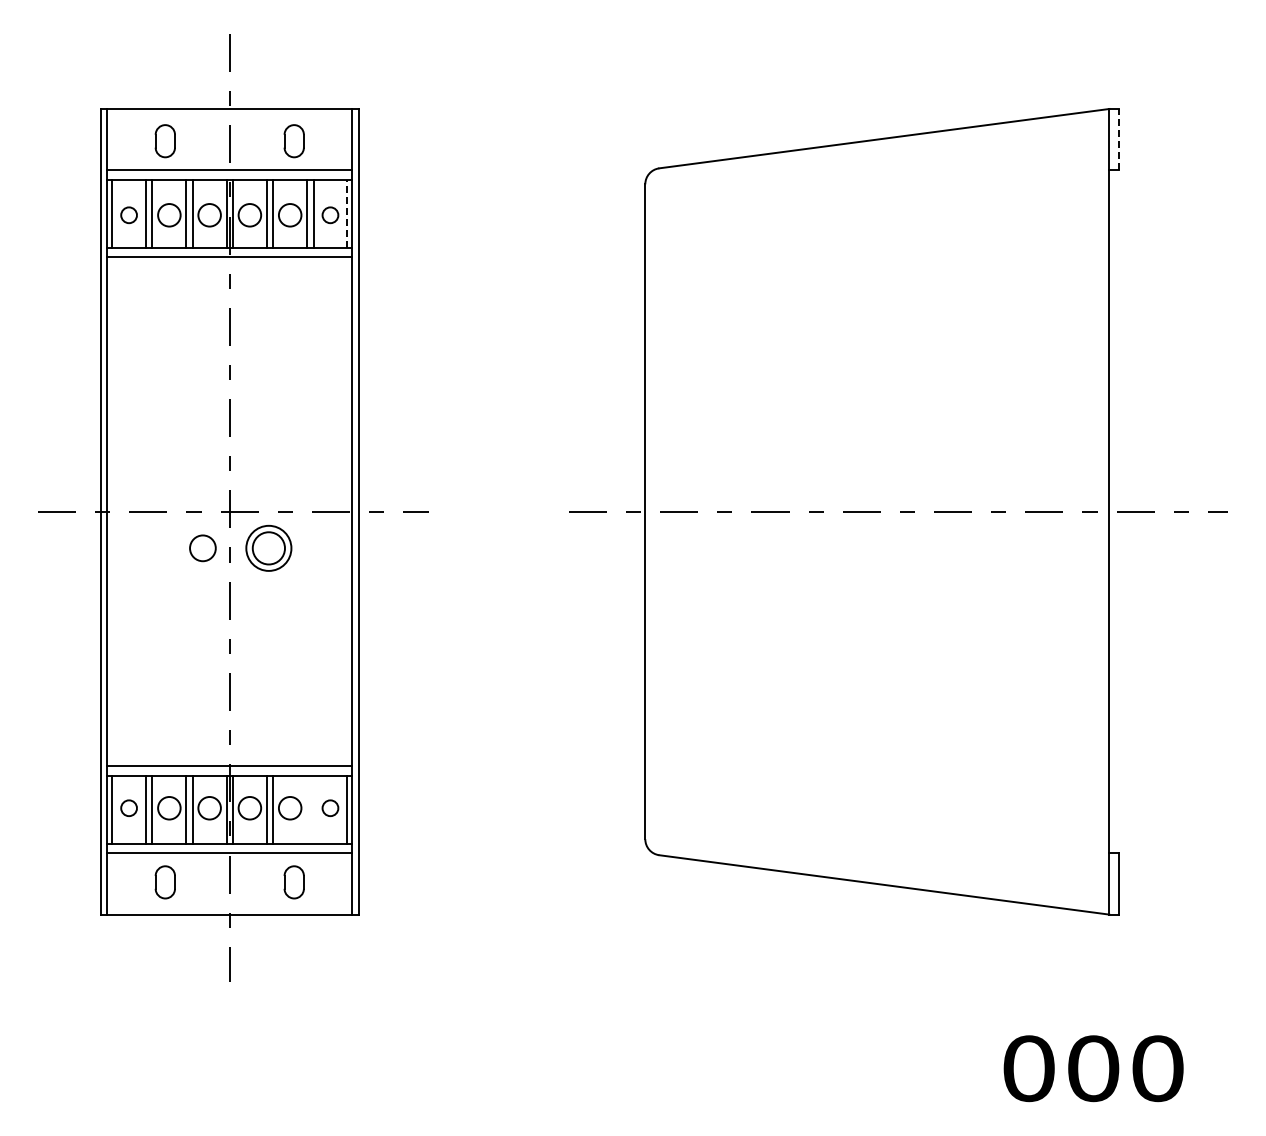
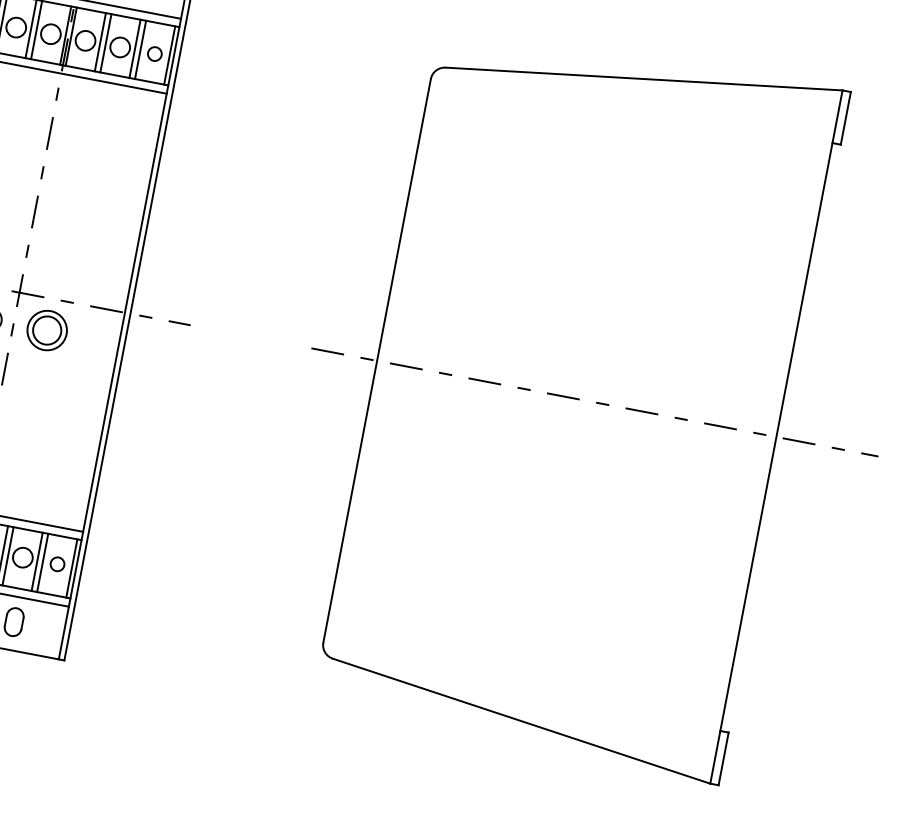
line: (1119, 139) -> (846, 118), dashed -> solid
line: (347, 213) -> (169, 55), dashed -> solid
line: (307, 809) -> (37, 561), added
line: (313, 809) -> (42, 562), added

